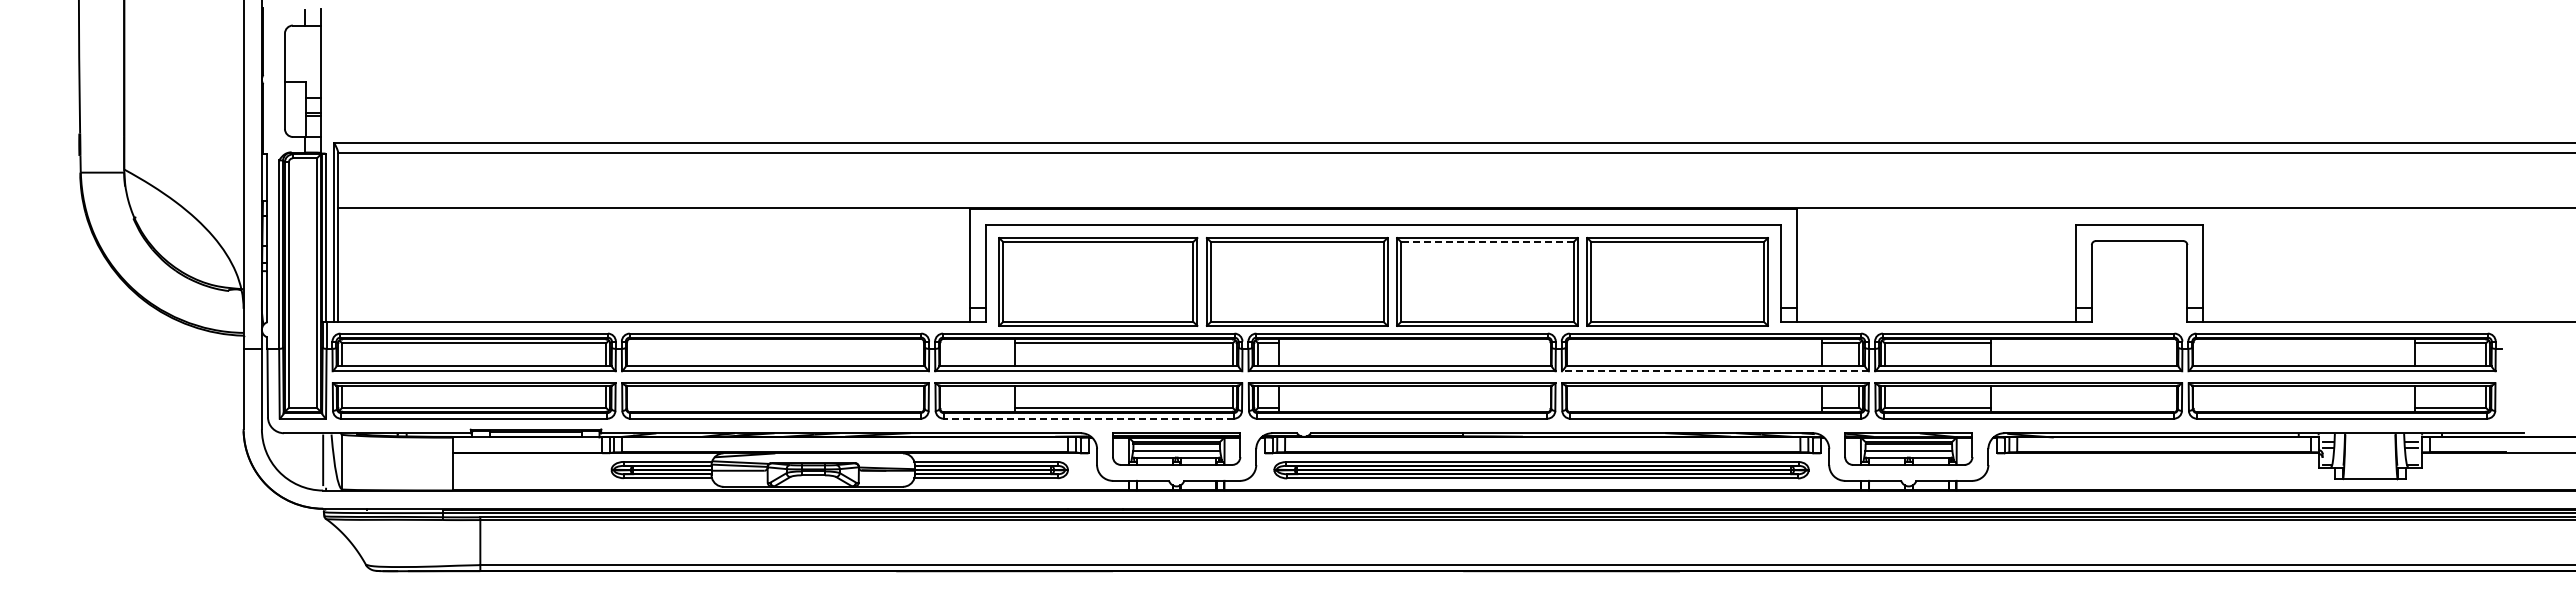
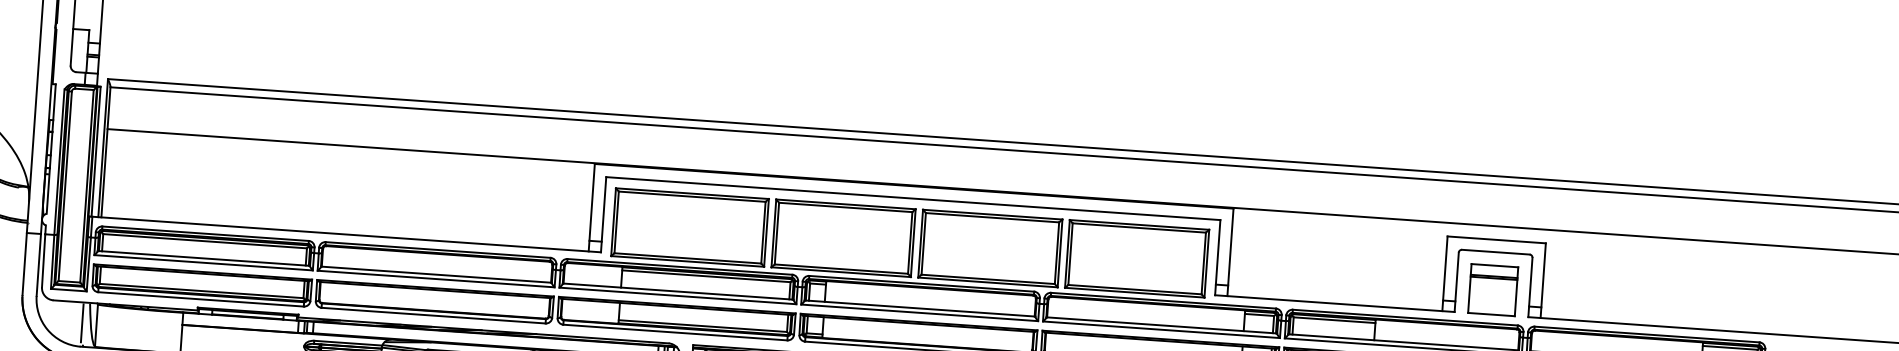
line: (1486, 242) -> (991, 218), dashed -> solid
part: (2139, 290) -> (1493, 290), added
line: (1715, 371) -> (1161, 329), dashed -> solid
line: (1088, 418) -> (675, 332), dashed -> solid

